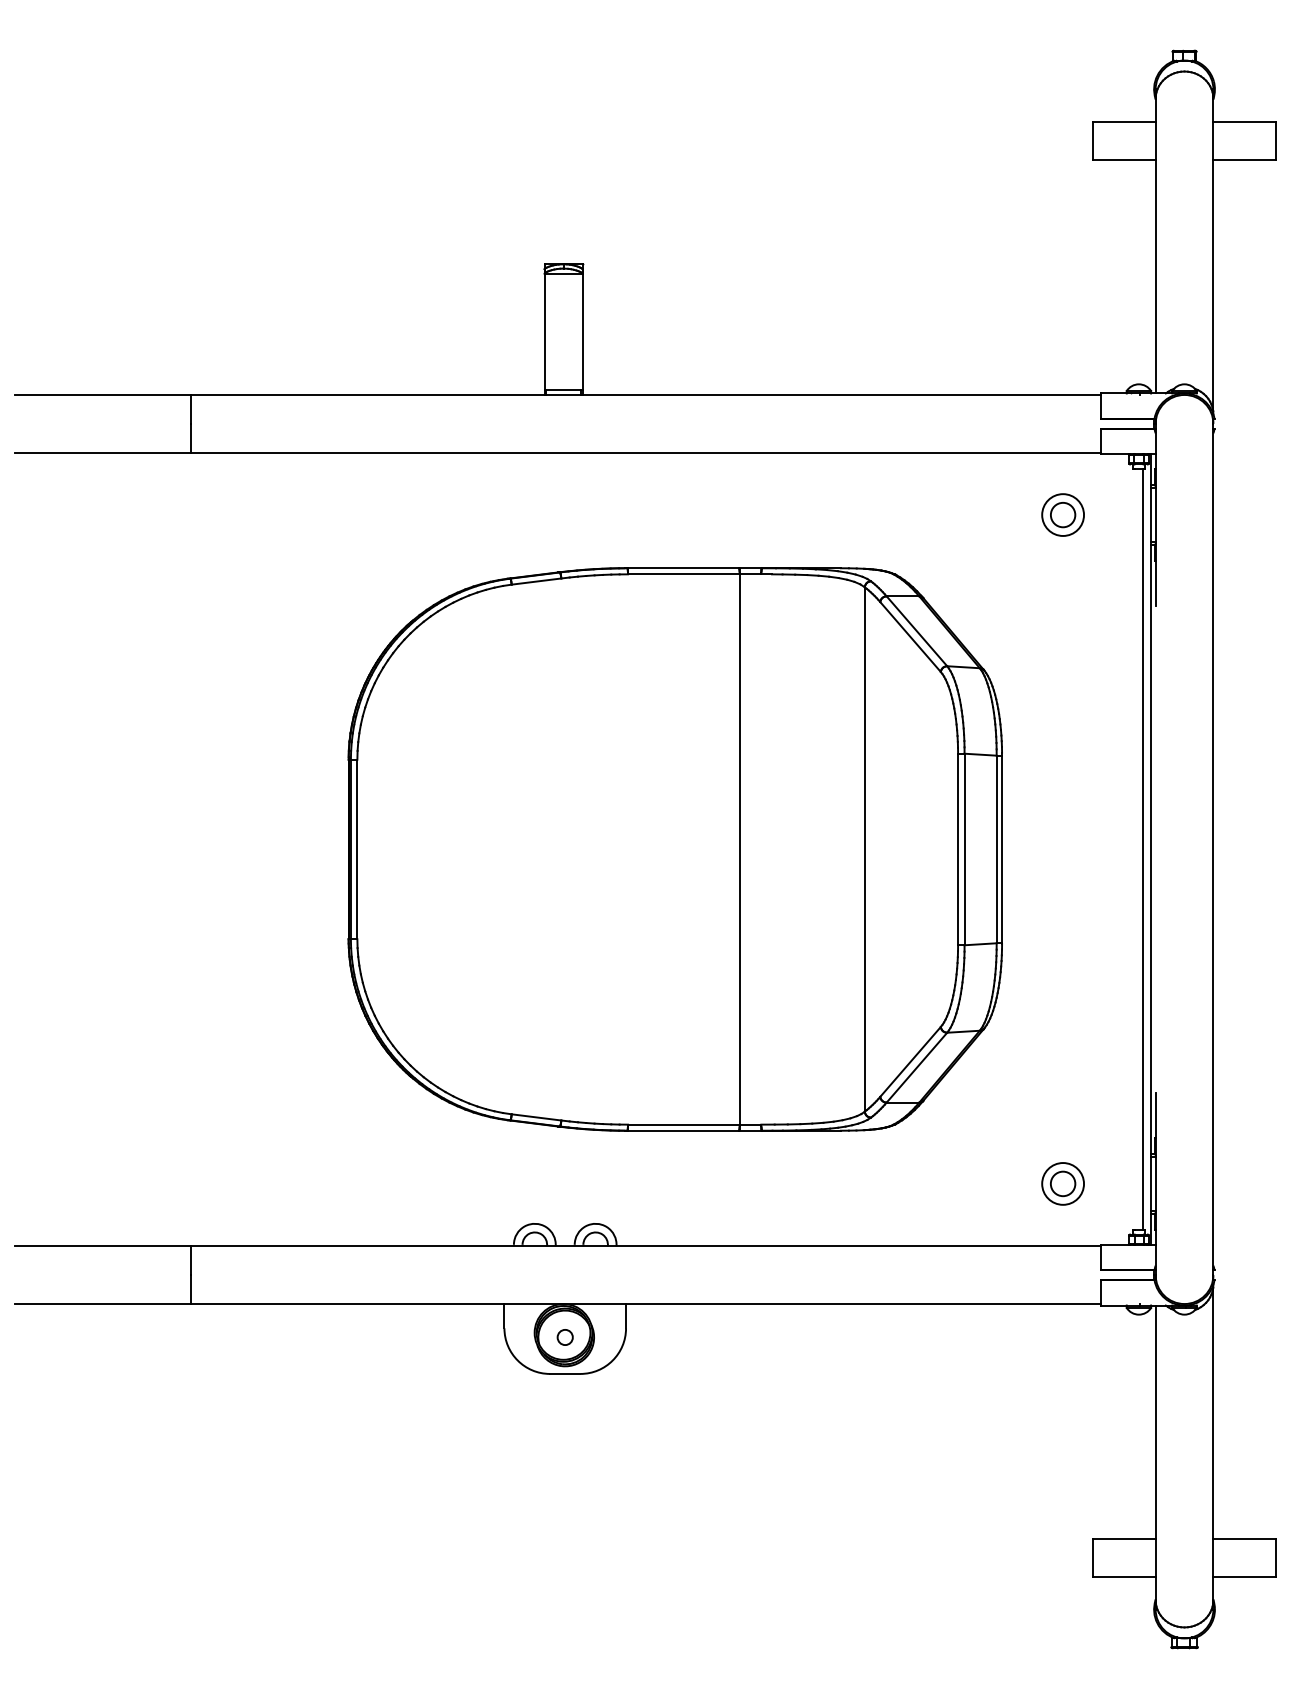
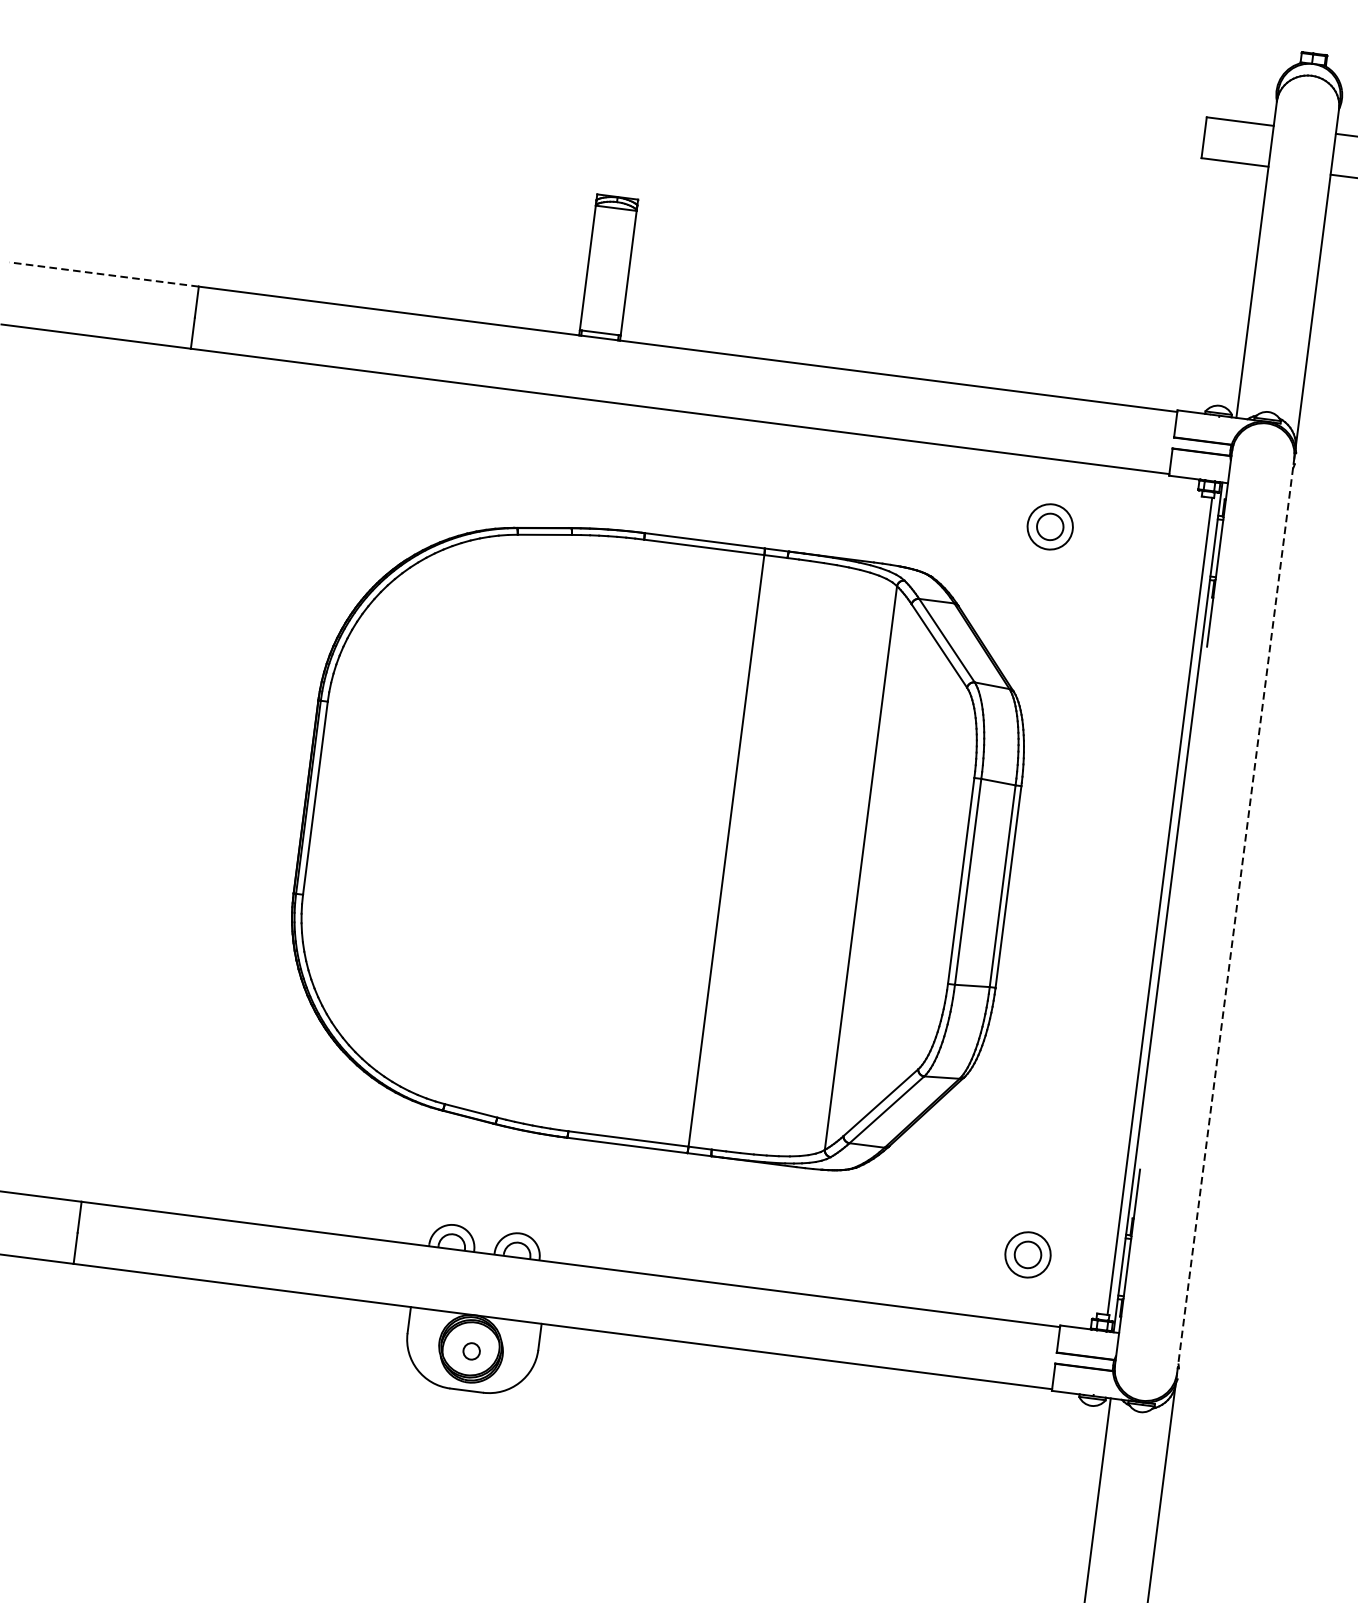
line: (102, 394) -> (104, 273), solid -> dashed
part: (1062, 514) -> (1049, 526), moved
line: (1213, 849) -> (1235, 916), solid -> dashed

